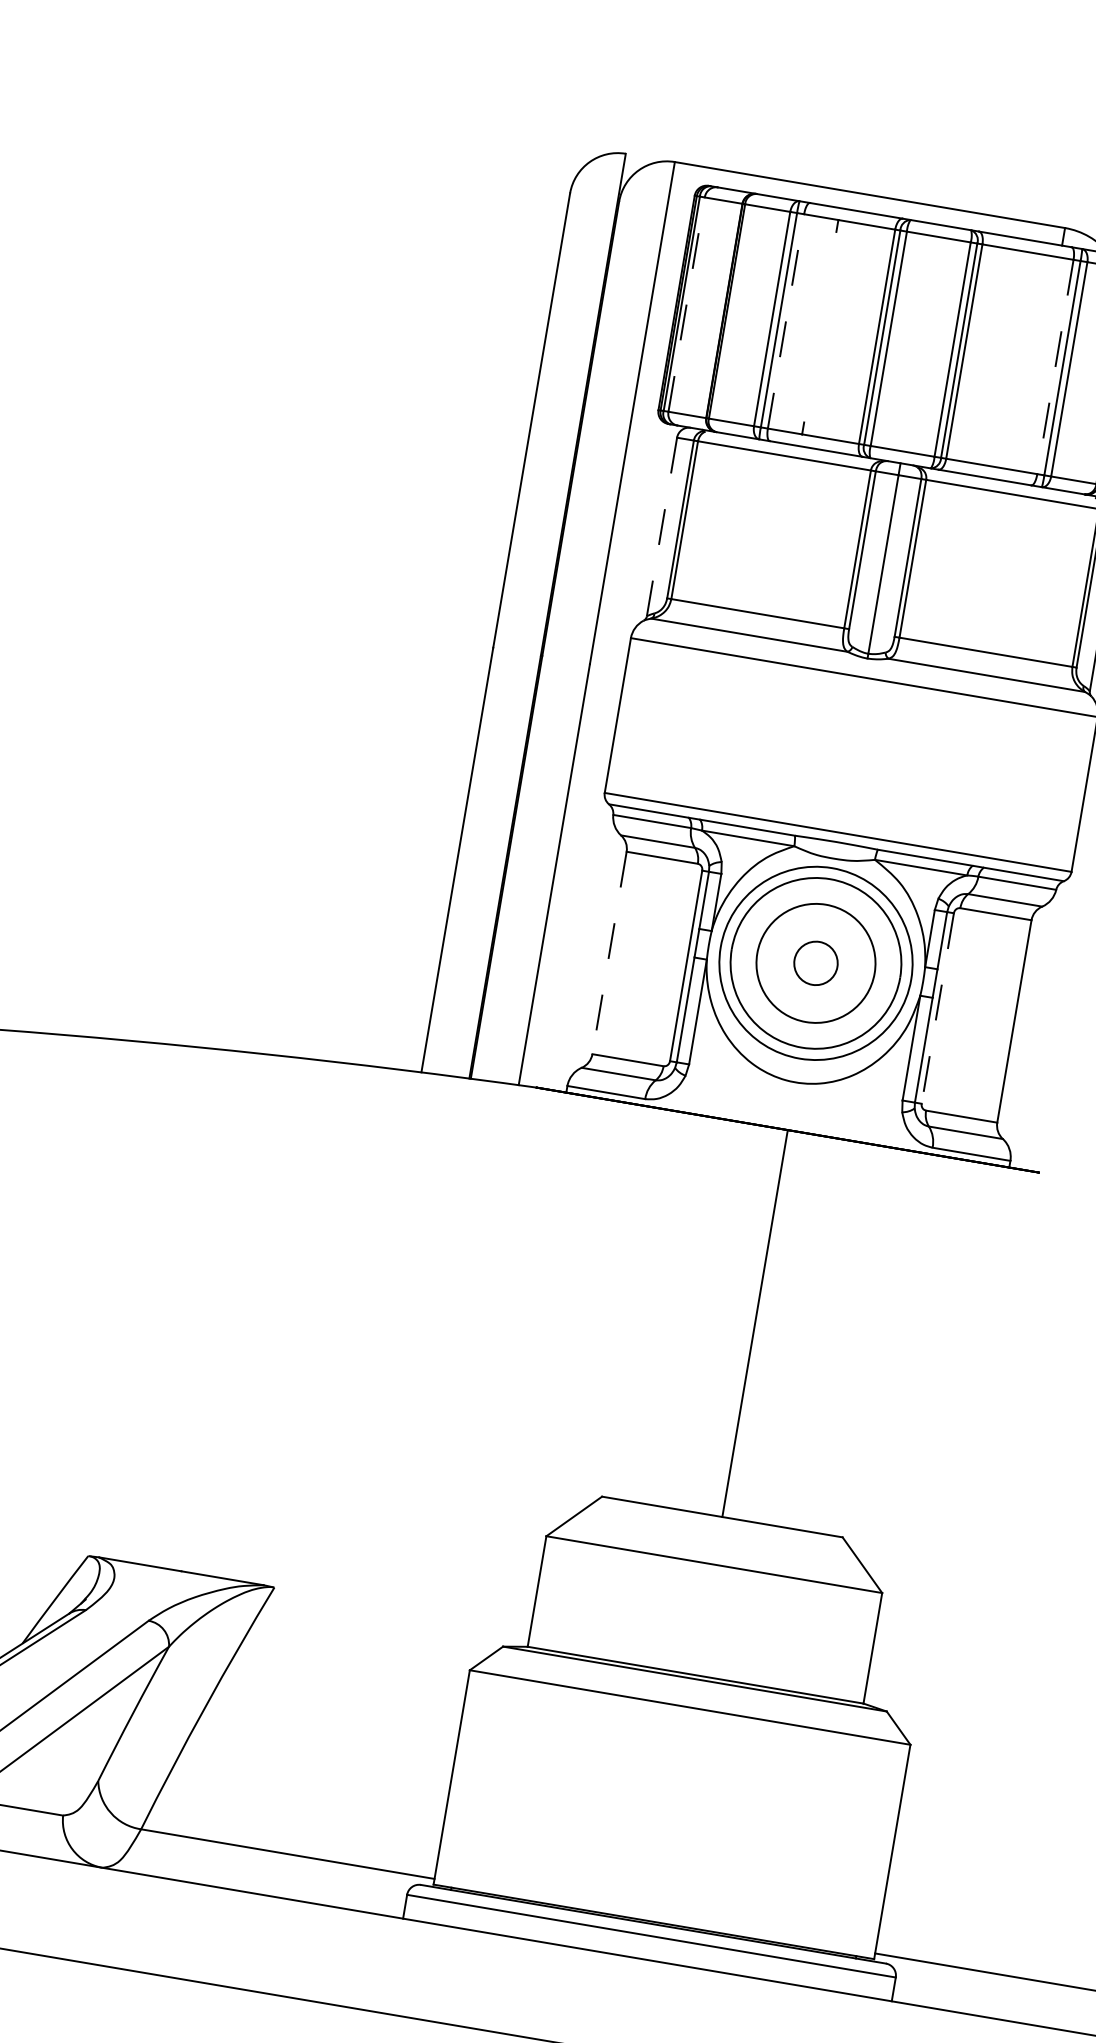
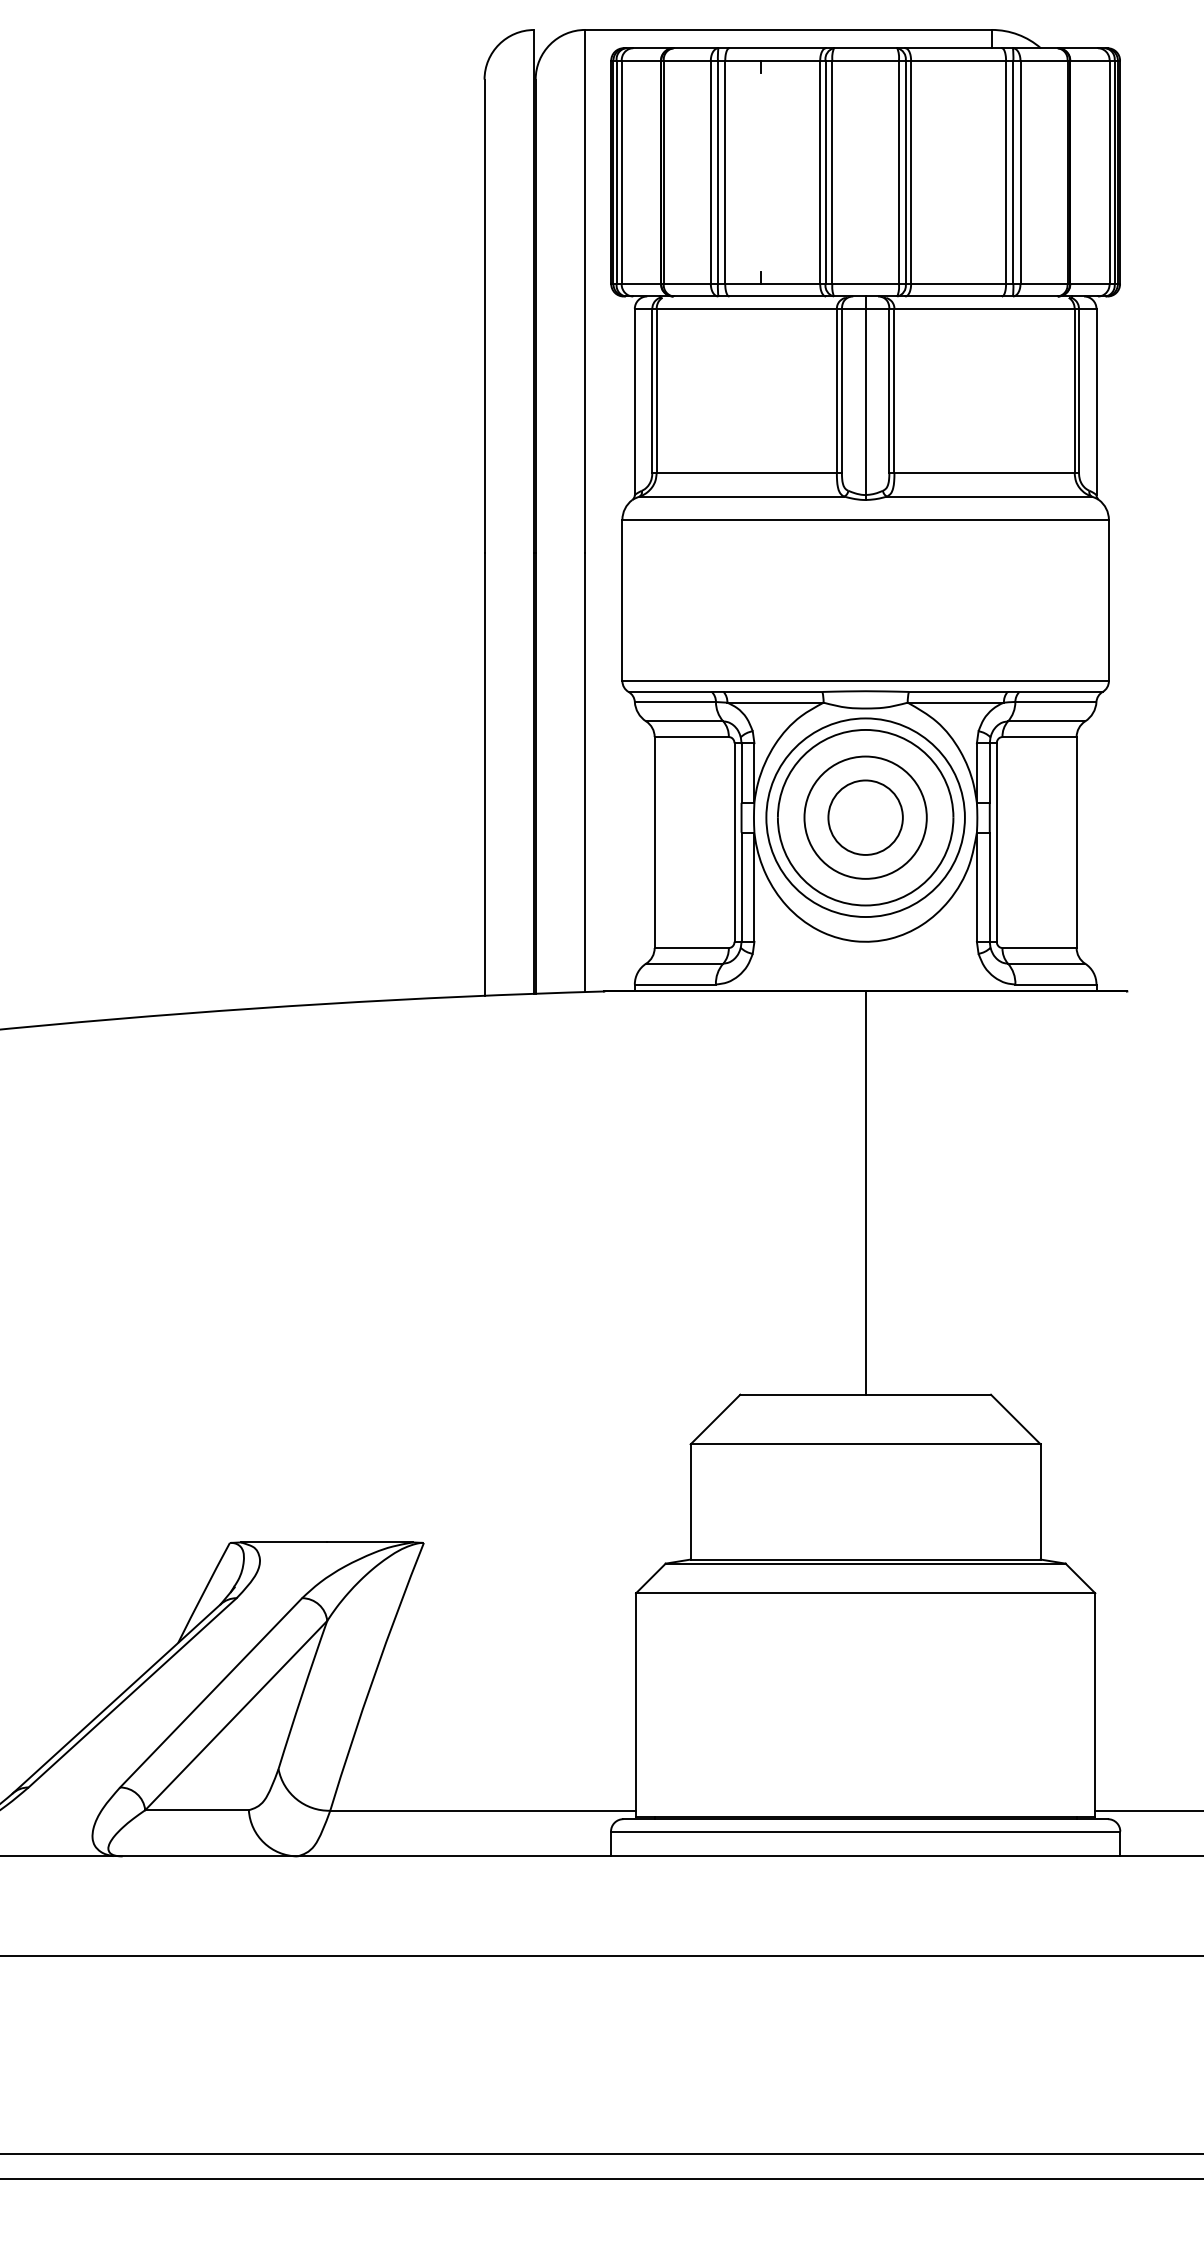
line: (686, 304) -> (621, 172), dashed -> solid
line: (786, 321) -> (725, 172), dashed -> solid
line: (1055, 367) -> (1006, 172), dashed -> solid
line: (661, 527) -> (634, 402), dashed -> solid
line: (609, 953) -> (654, 843), dashed -> solid
circle: (815, 963) -> (865, 817), size x1.67
line: (937, 1009) -> (996, 843), dashed -> solid

